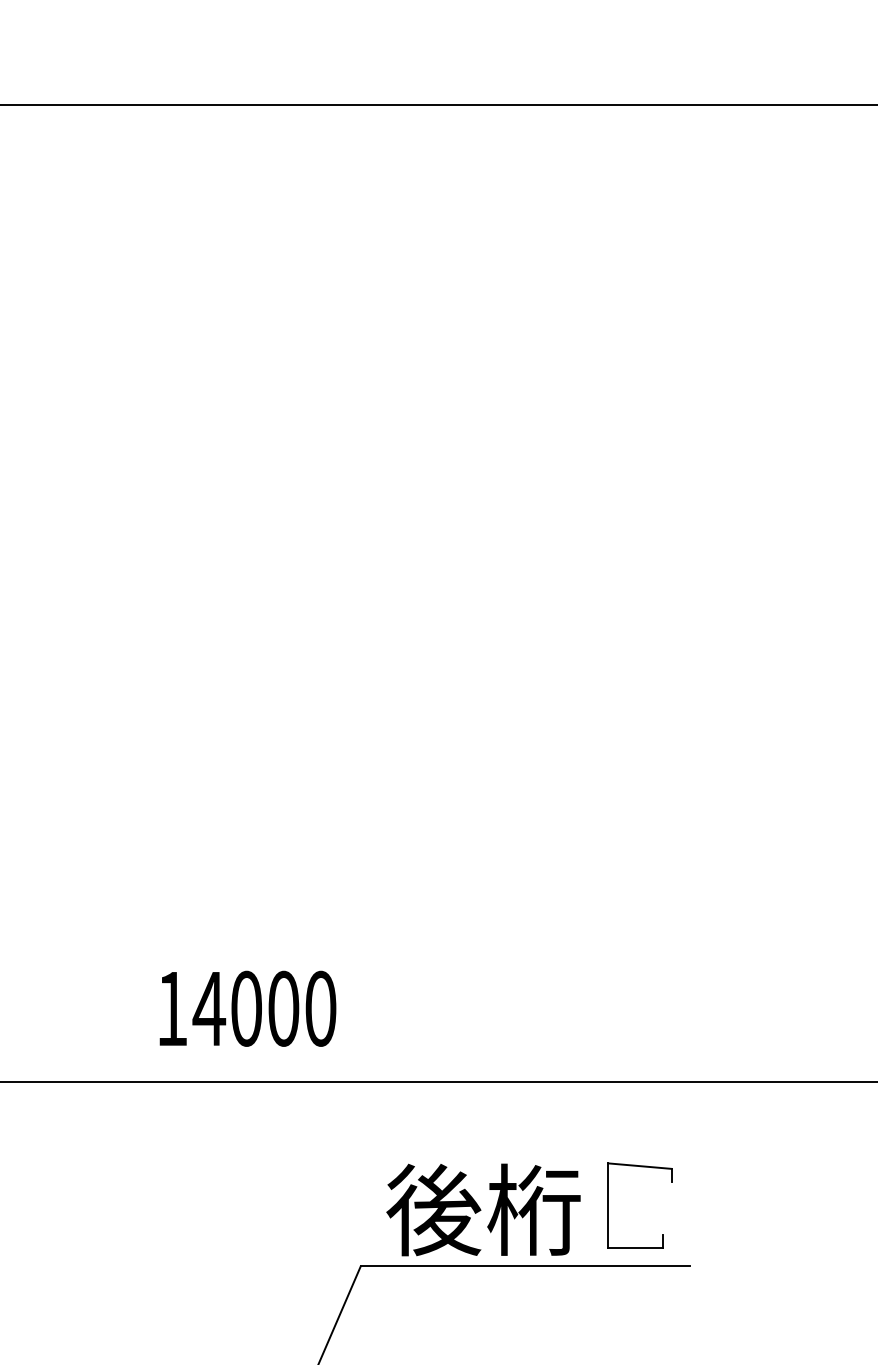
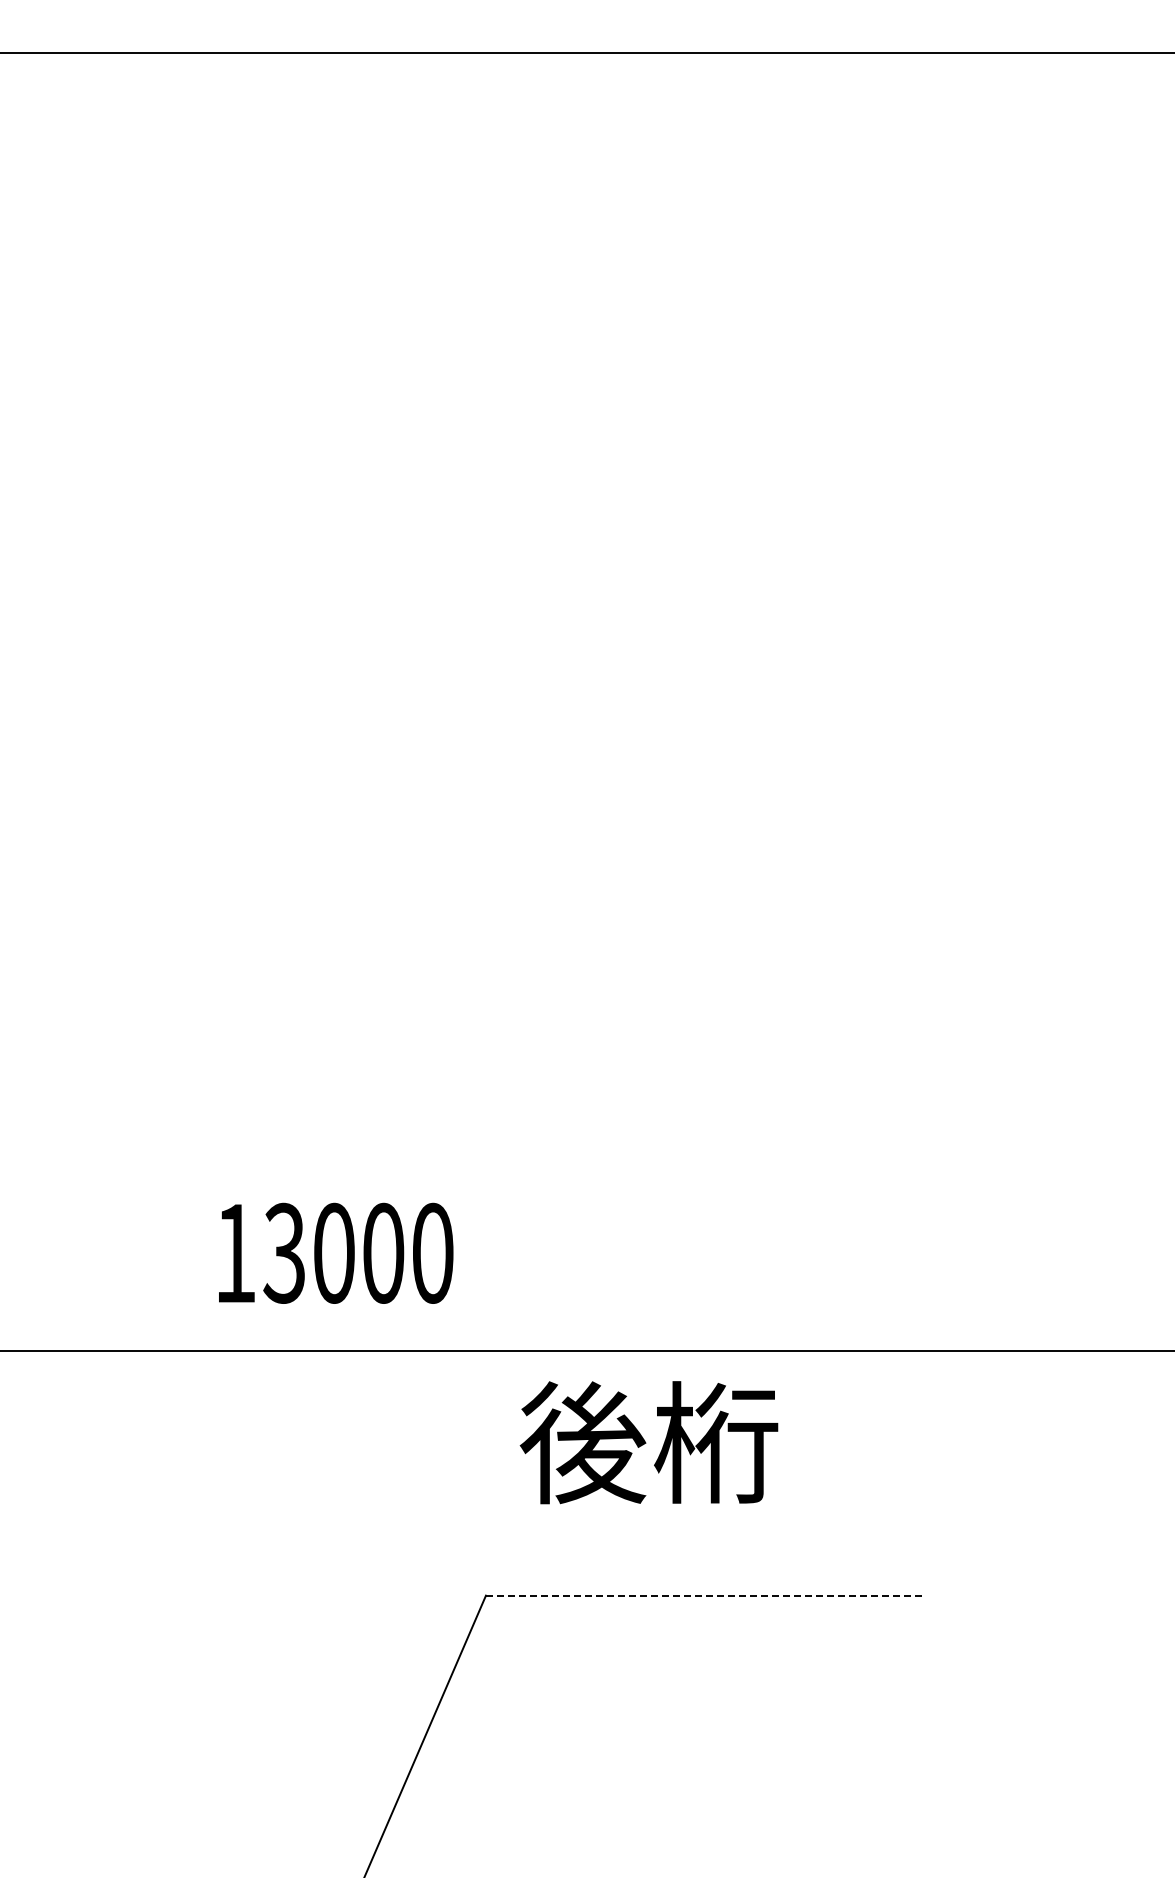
text: (209, 1008) -> (284, 1252), 14000 -> 13000
part: (608, 1205) -> (815, 1514), removed
text: (483, 1209) -> (648, 1442), moved
line: (525, 1266) -> (704, 1595), solid -> dashed

